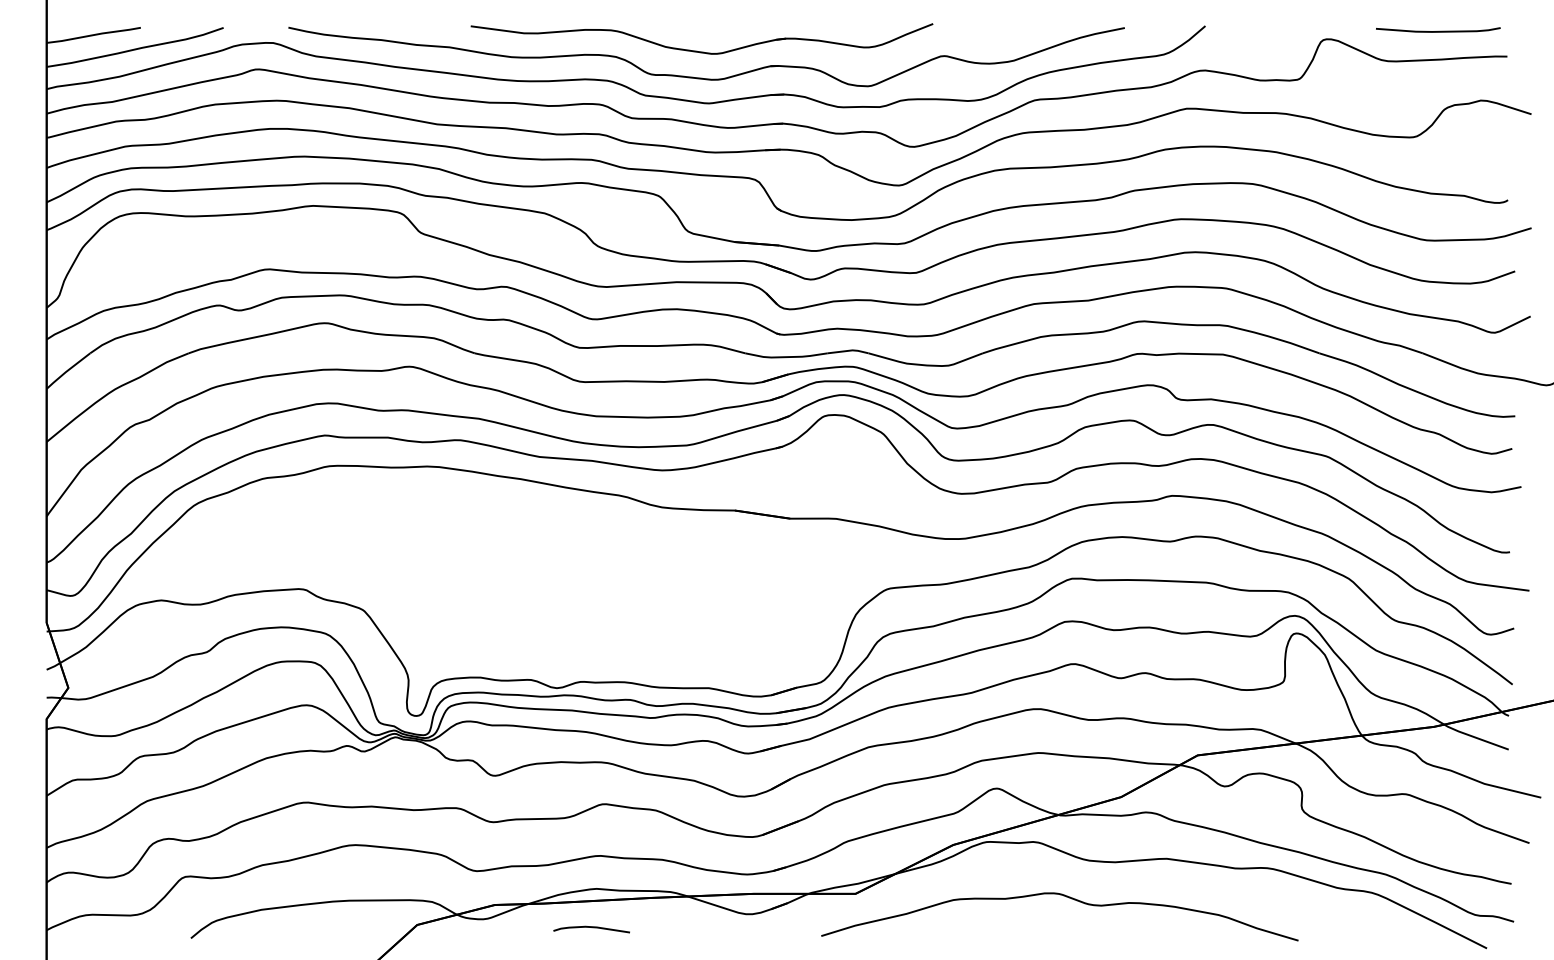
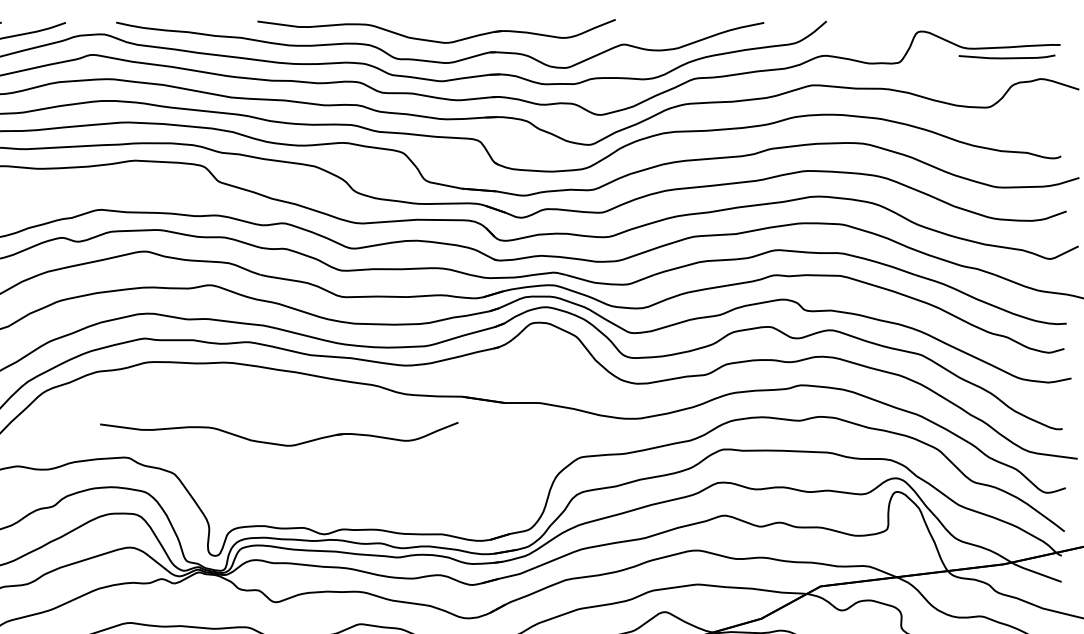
curve: (1438, 30) -> (1007, 57), moved
part: (493, 570) -> (275, 443), added

